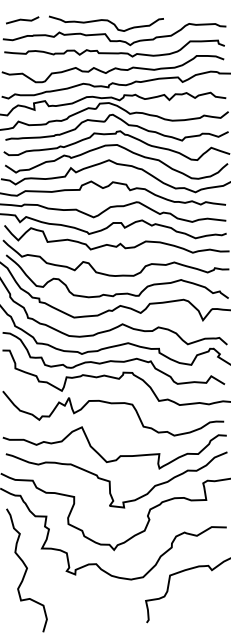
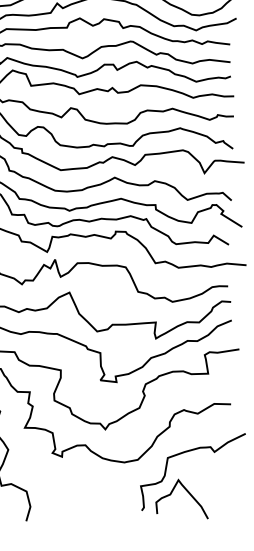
curve: (187, 606) -> (187, 492), added

